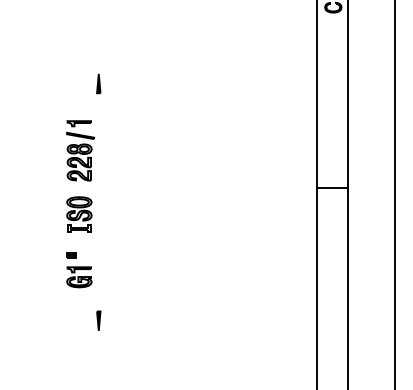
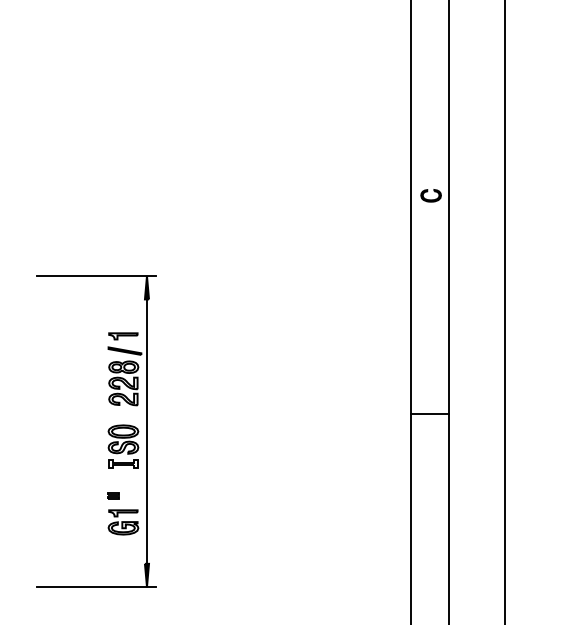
line: (57, 74) -> (96, 276), added
line: (98, 202) -> (146, 431), added
line: (57, 331) -> (96, 587), added

